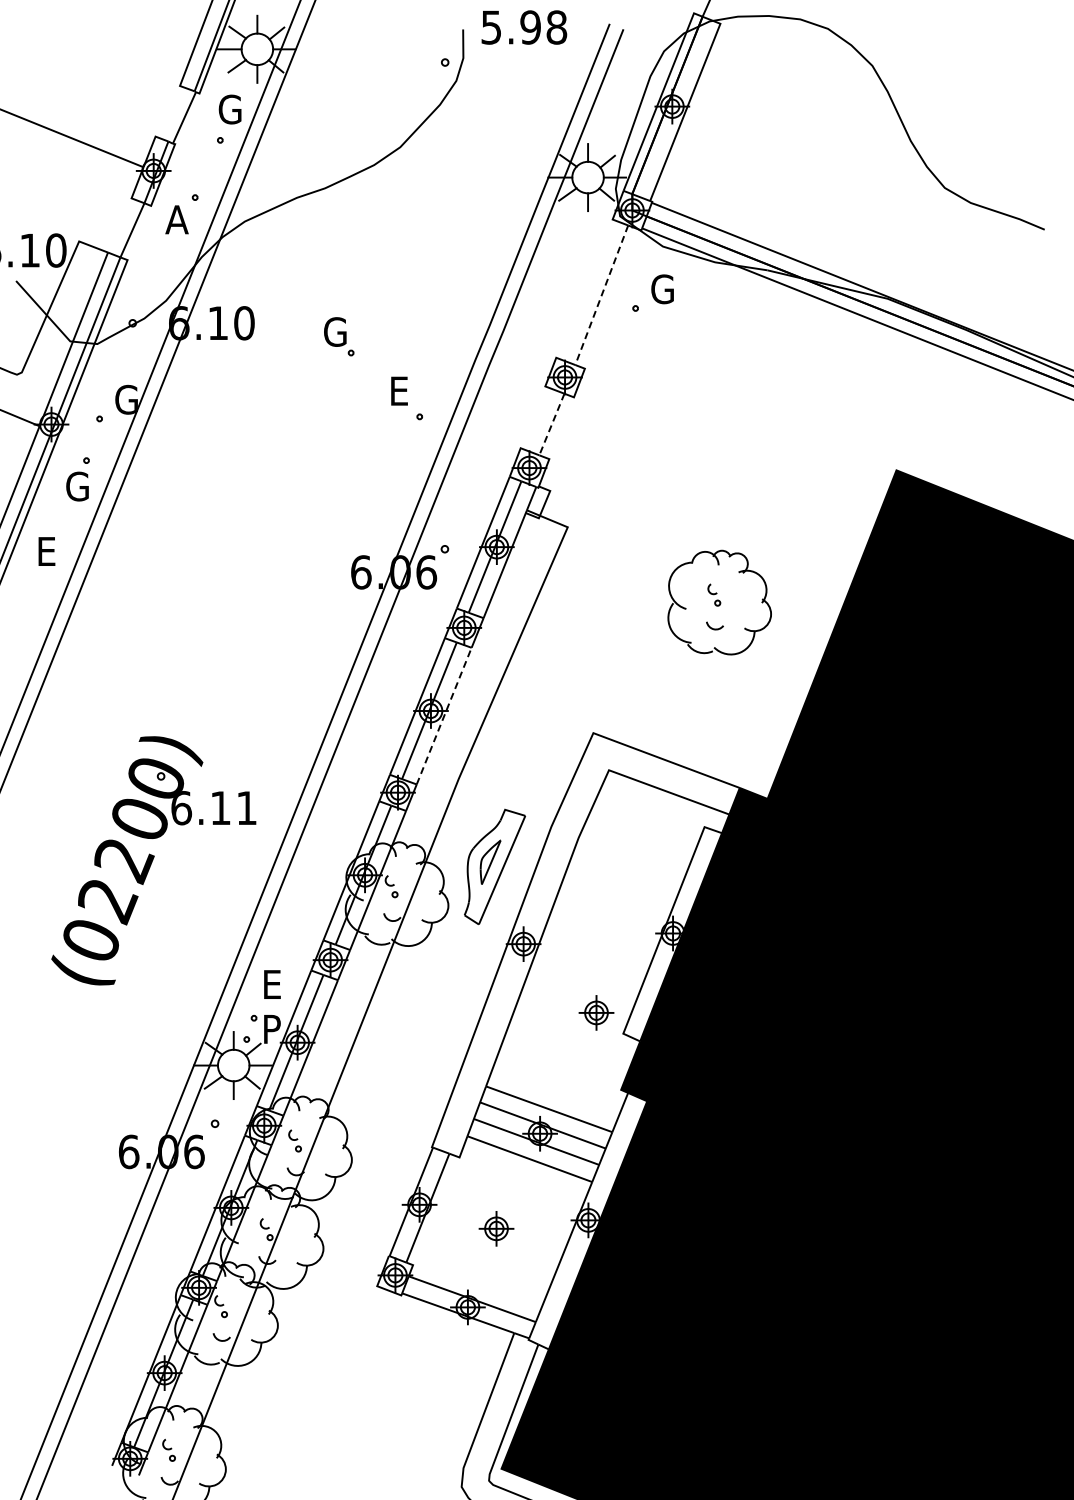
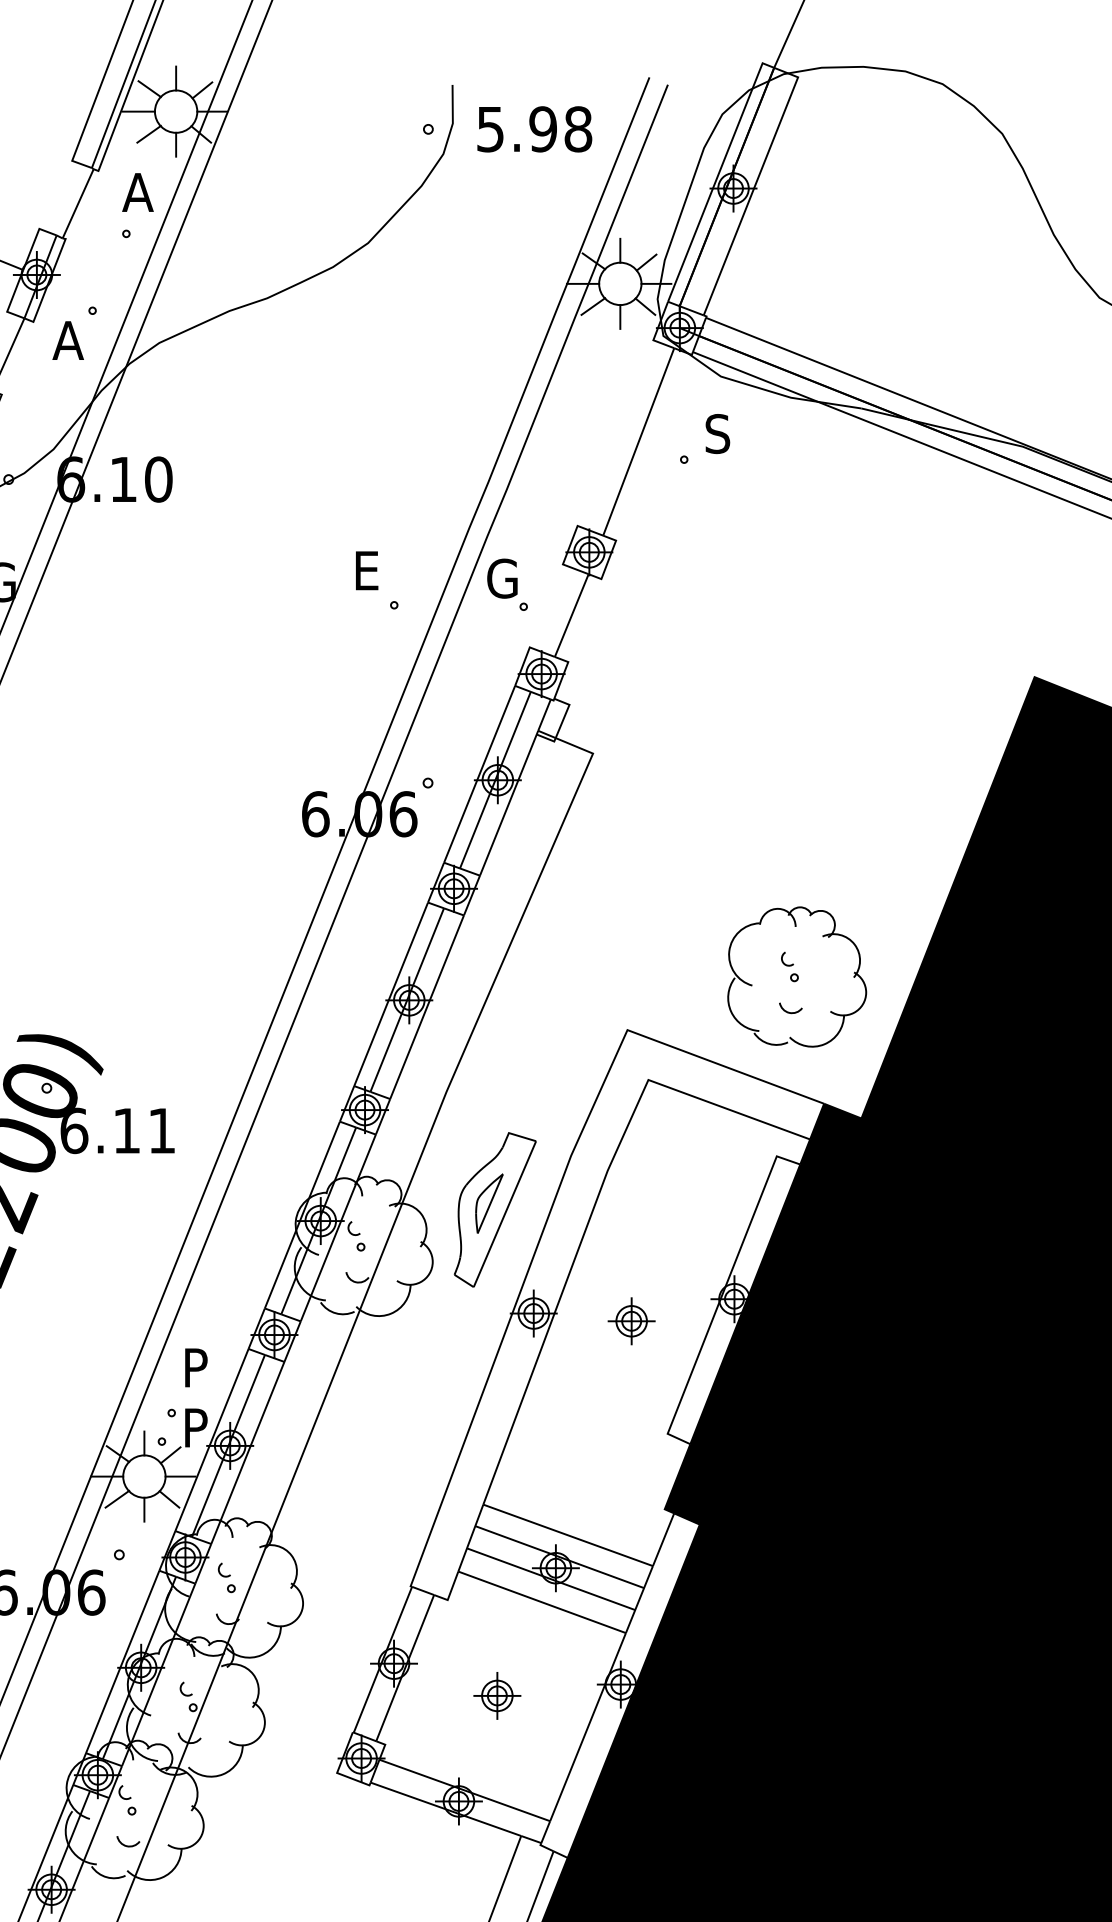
text: (524, 27) -> (534, 129), moved
text: (229, 109) -> (138, 192), G -> A
text: (662, 289) -> (720, 434), G -> S
line: (601, 295) -> (638, 442), dashed -> solid
part: (339, 336) -> (508, 584), moved
line: (551, 424) -> (571, 615), dashed -> solid
part: (719, 602) -> (796, 976), moved
line: (444, 716) -> (427, 1007), dashed -> solid
text: (273, 984) -> (197, 1367), E -> P
part: (596, 1012) -> (631, 1320), moved

